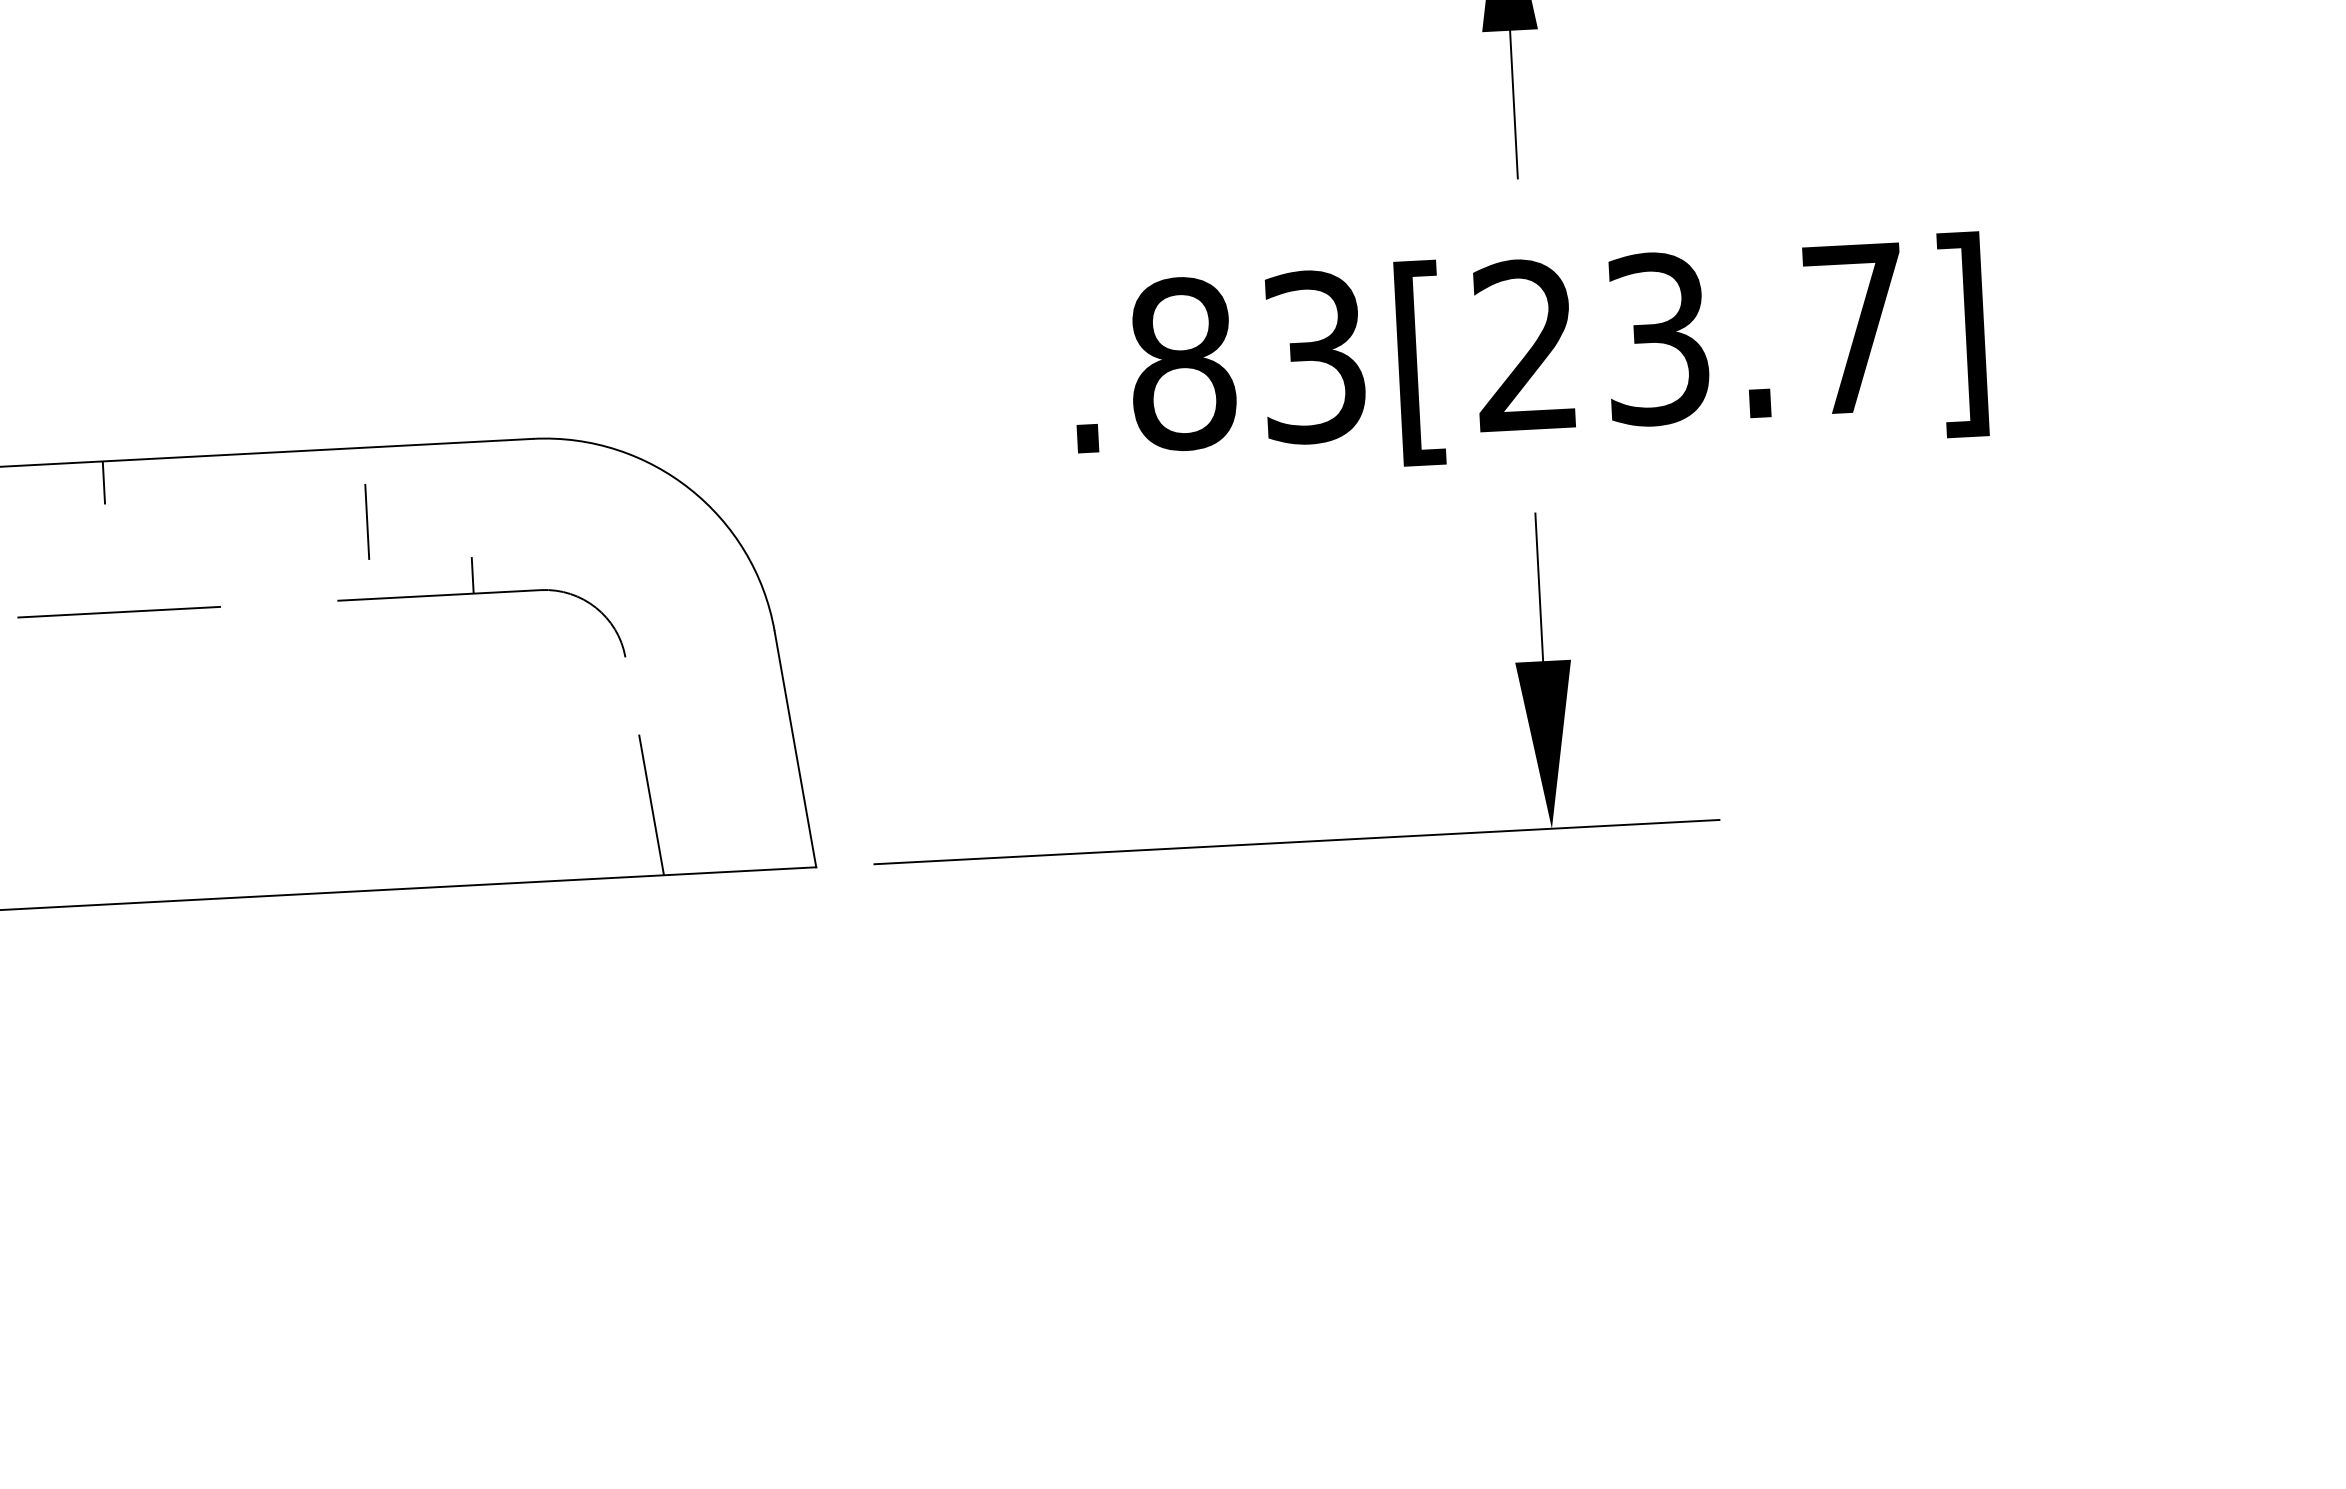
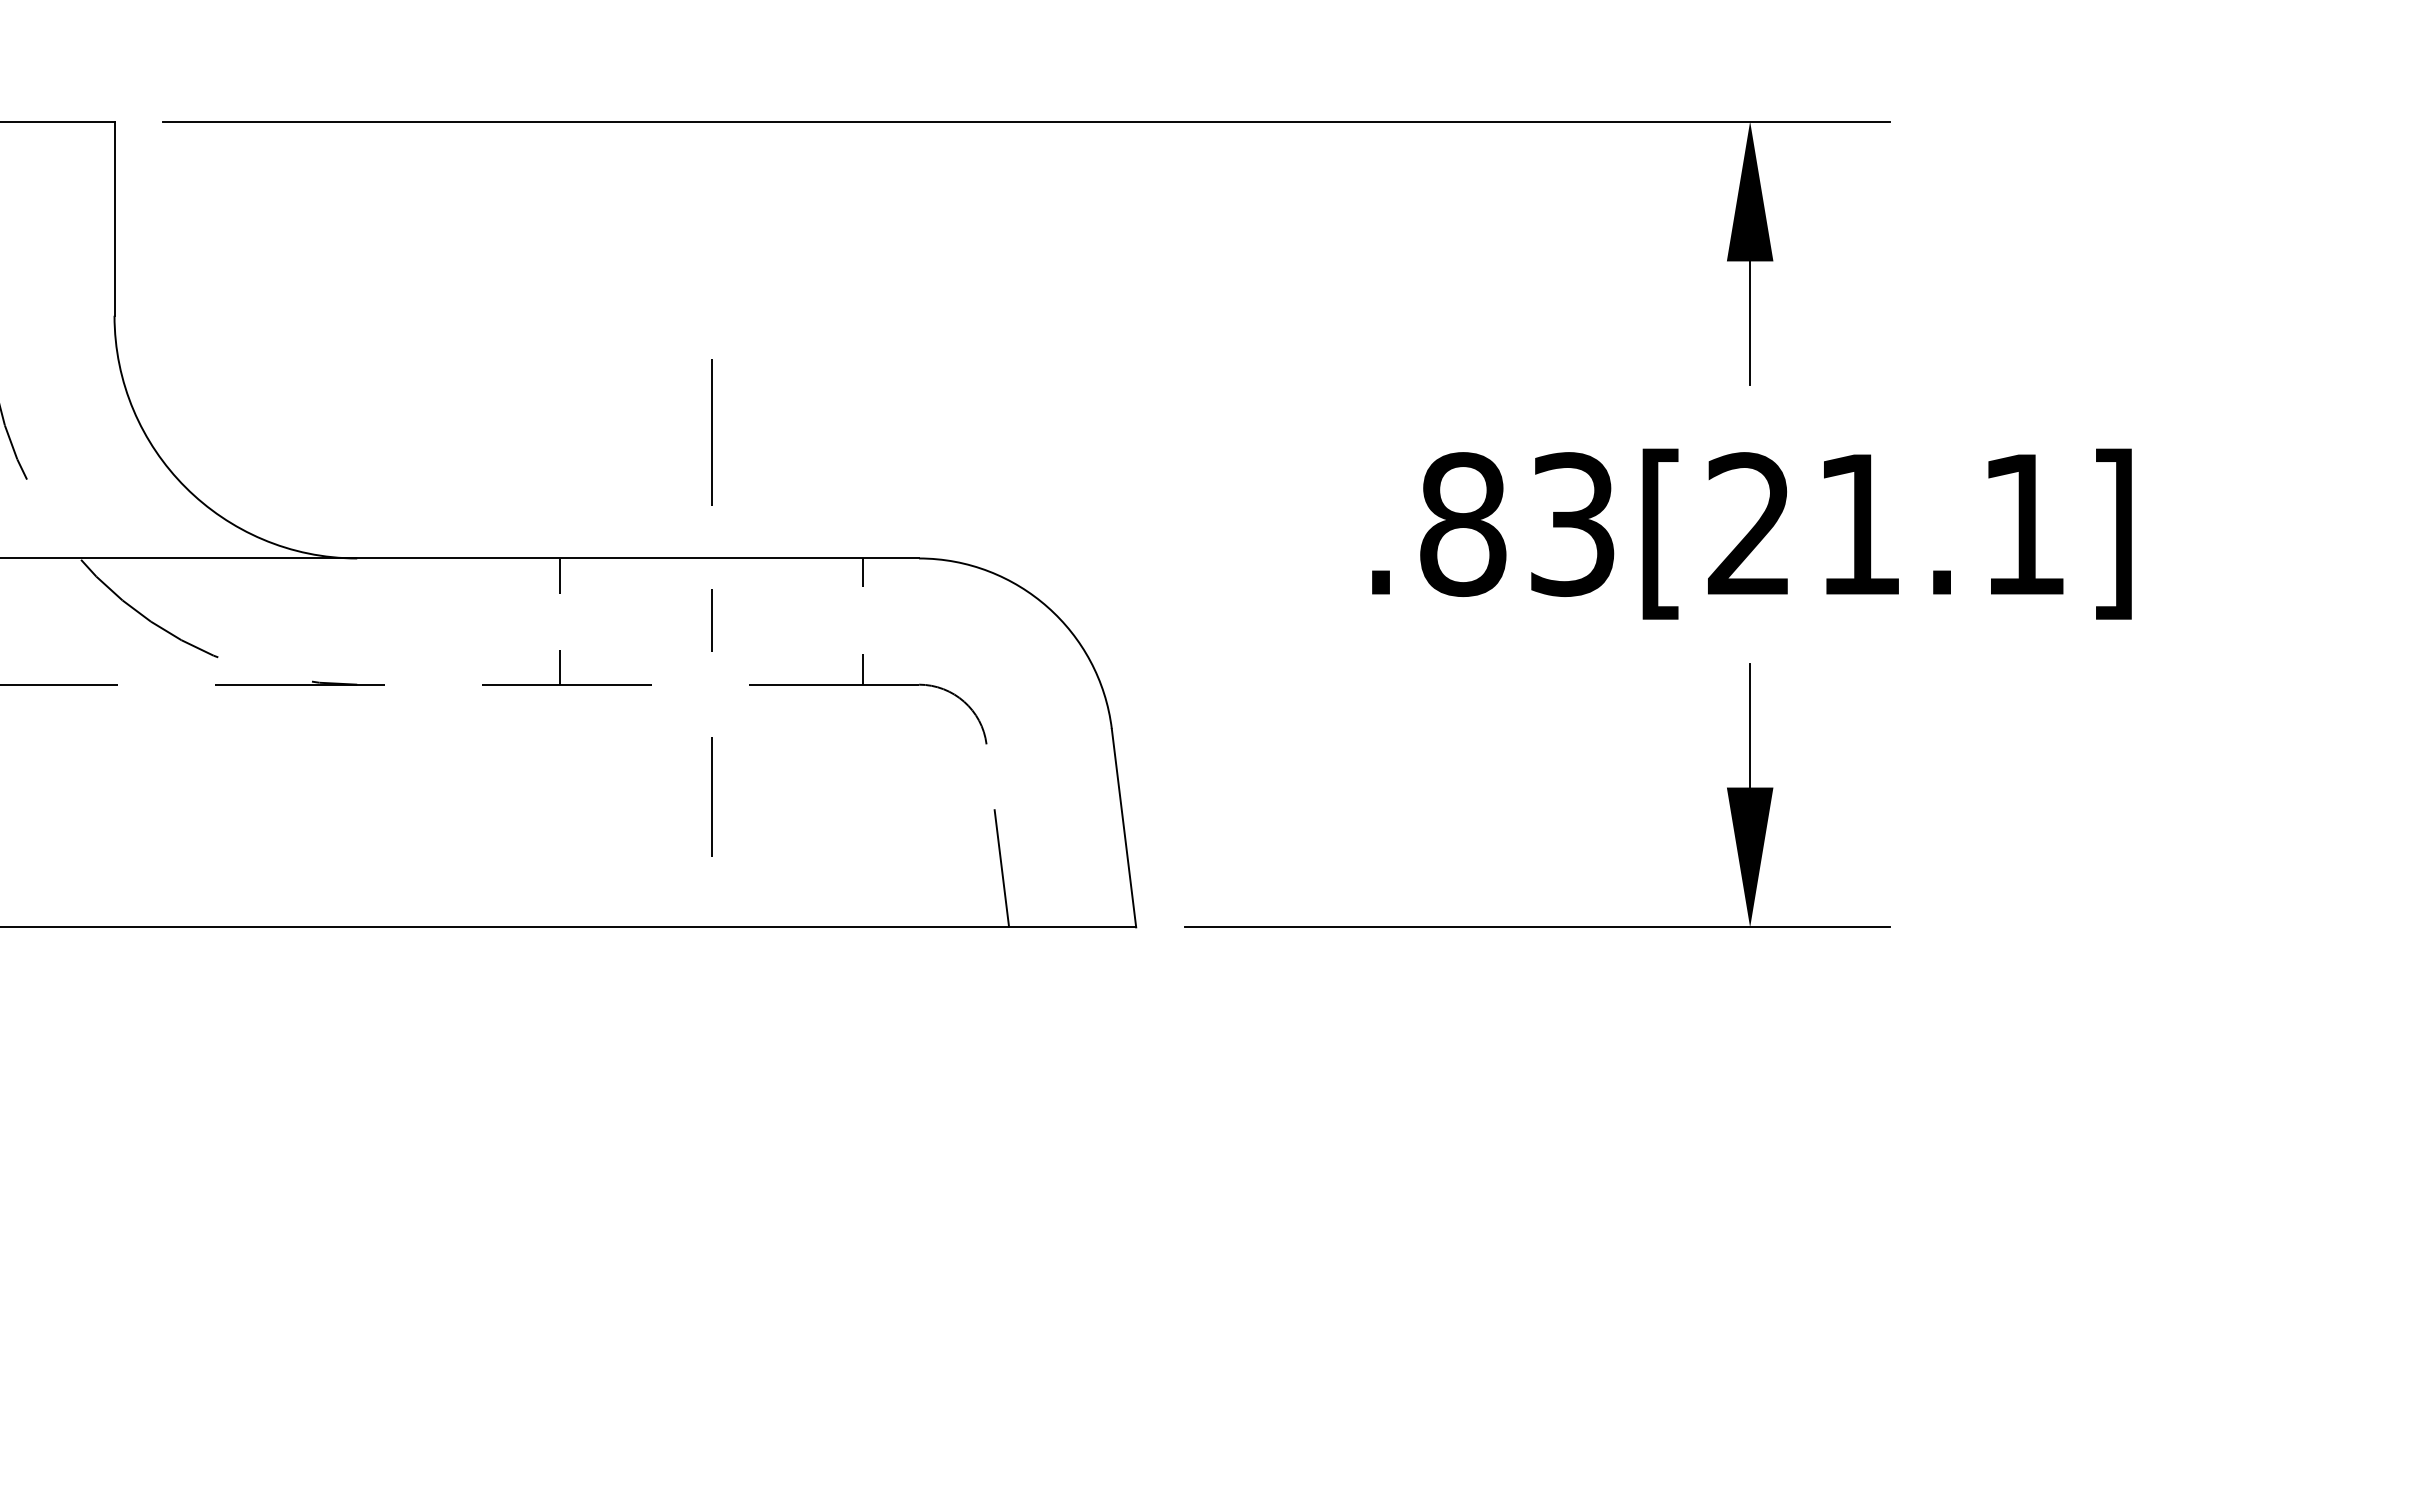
line: (276, 300) -> (711, 432), added
text: (1755, 333) -> (1941, 524), .83[23.7] -> .83[21.1]
line: (467, 459) -> (863, 572), added
line: (367, 522) -> (711, 620), moved
line: (110, 592) -> (560, 667), added
line: (299, 737) -> (711, 796), added

